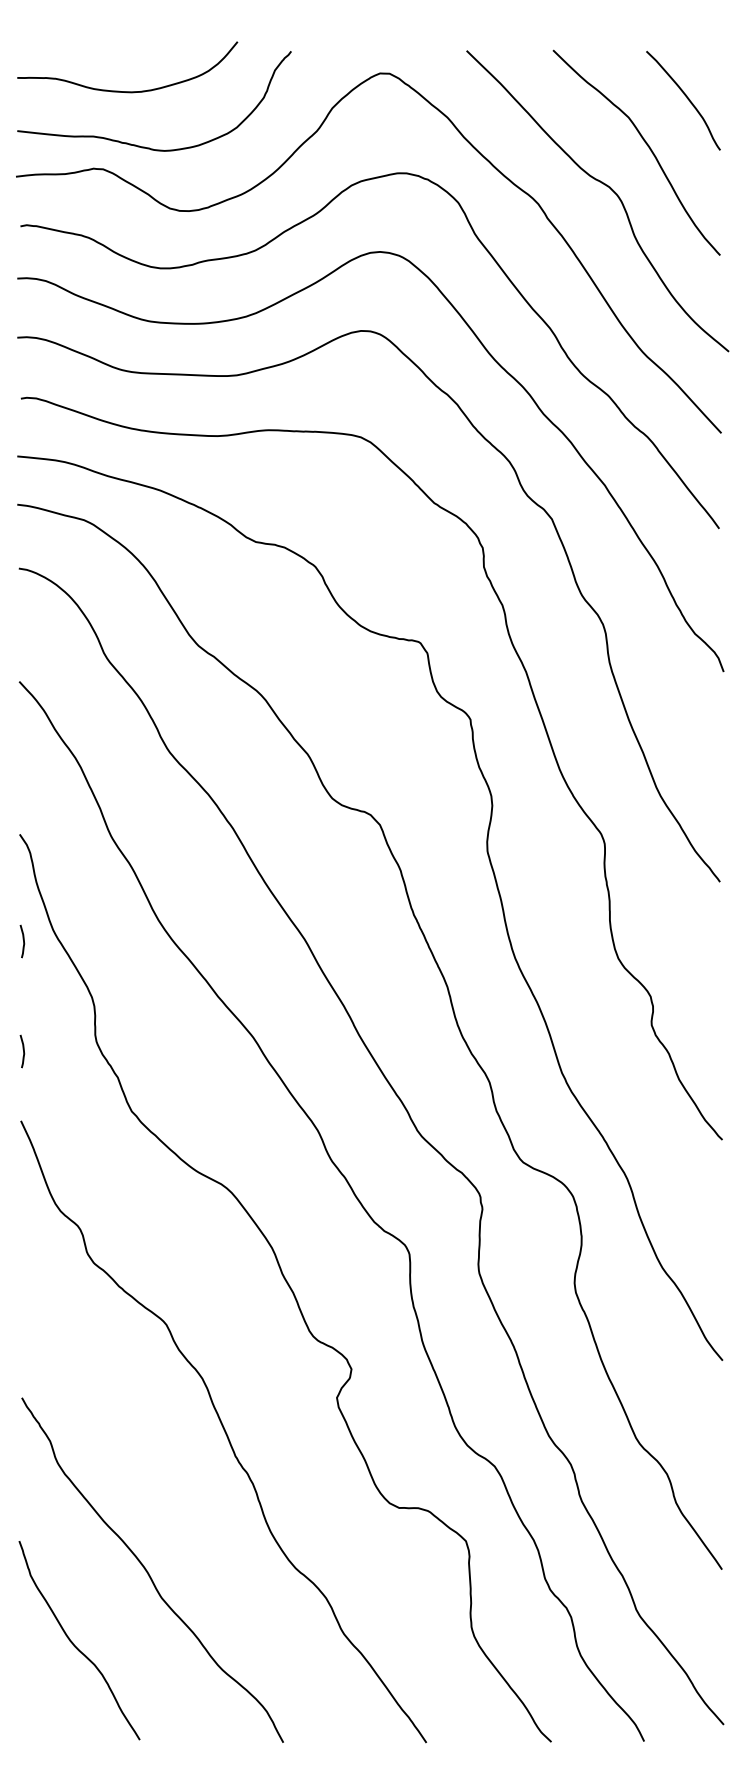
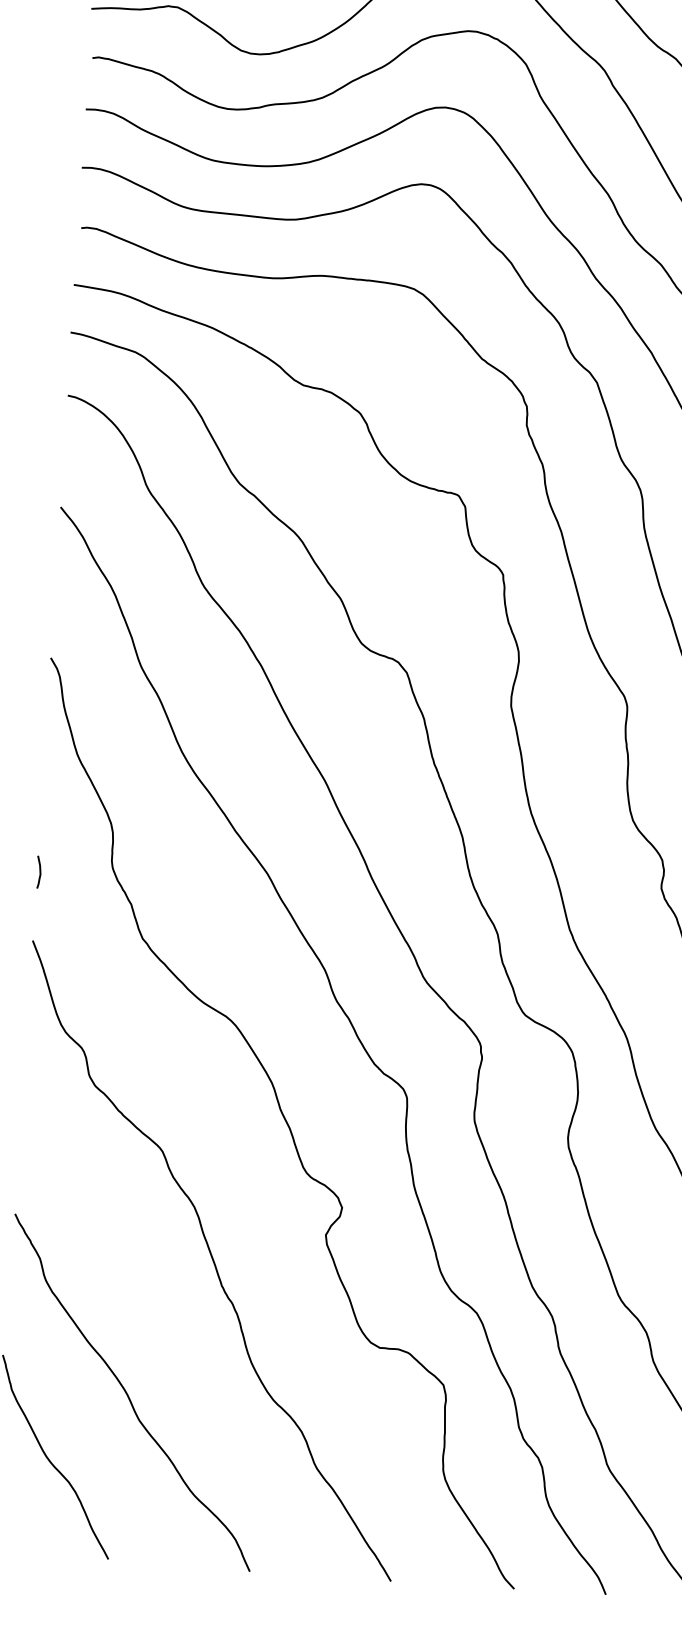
curve: (23, 941) -> (47, 763), removed

